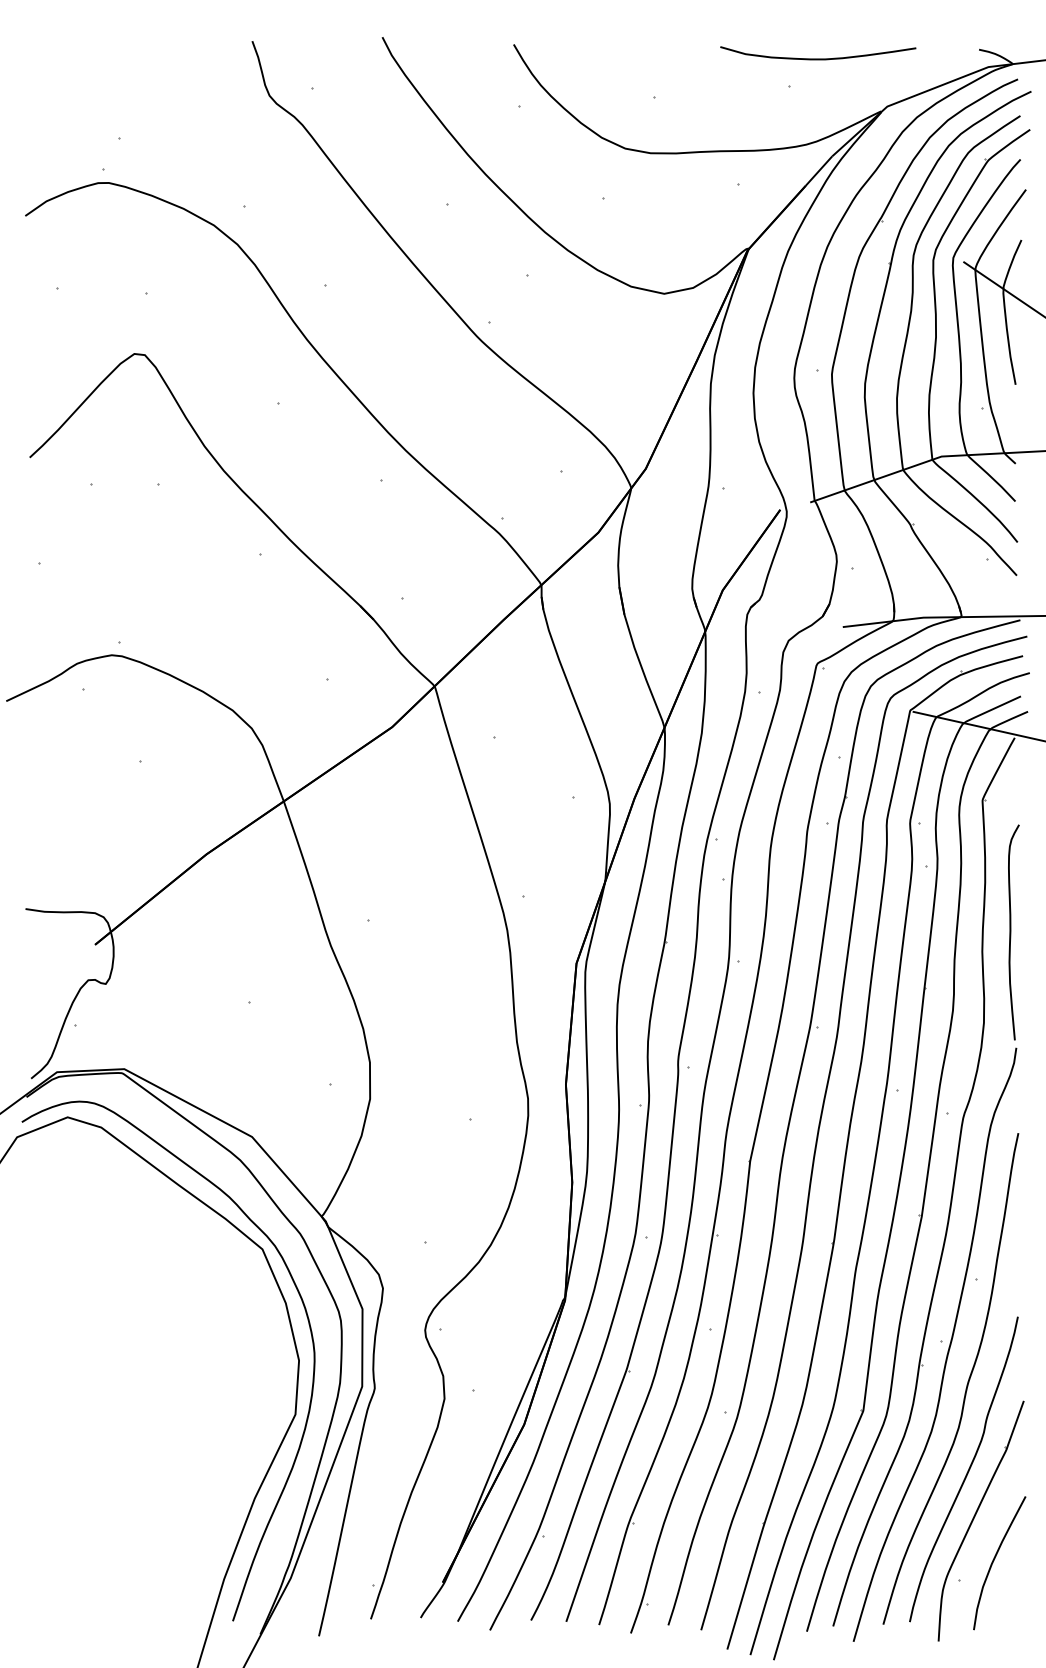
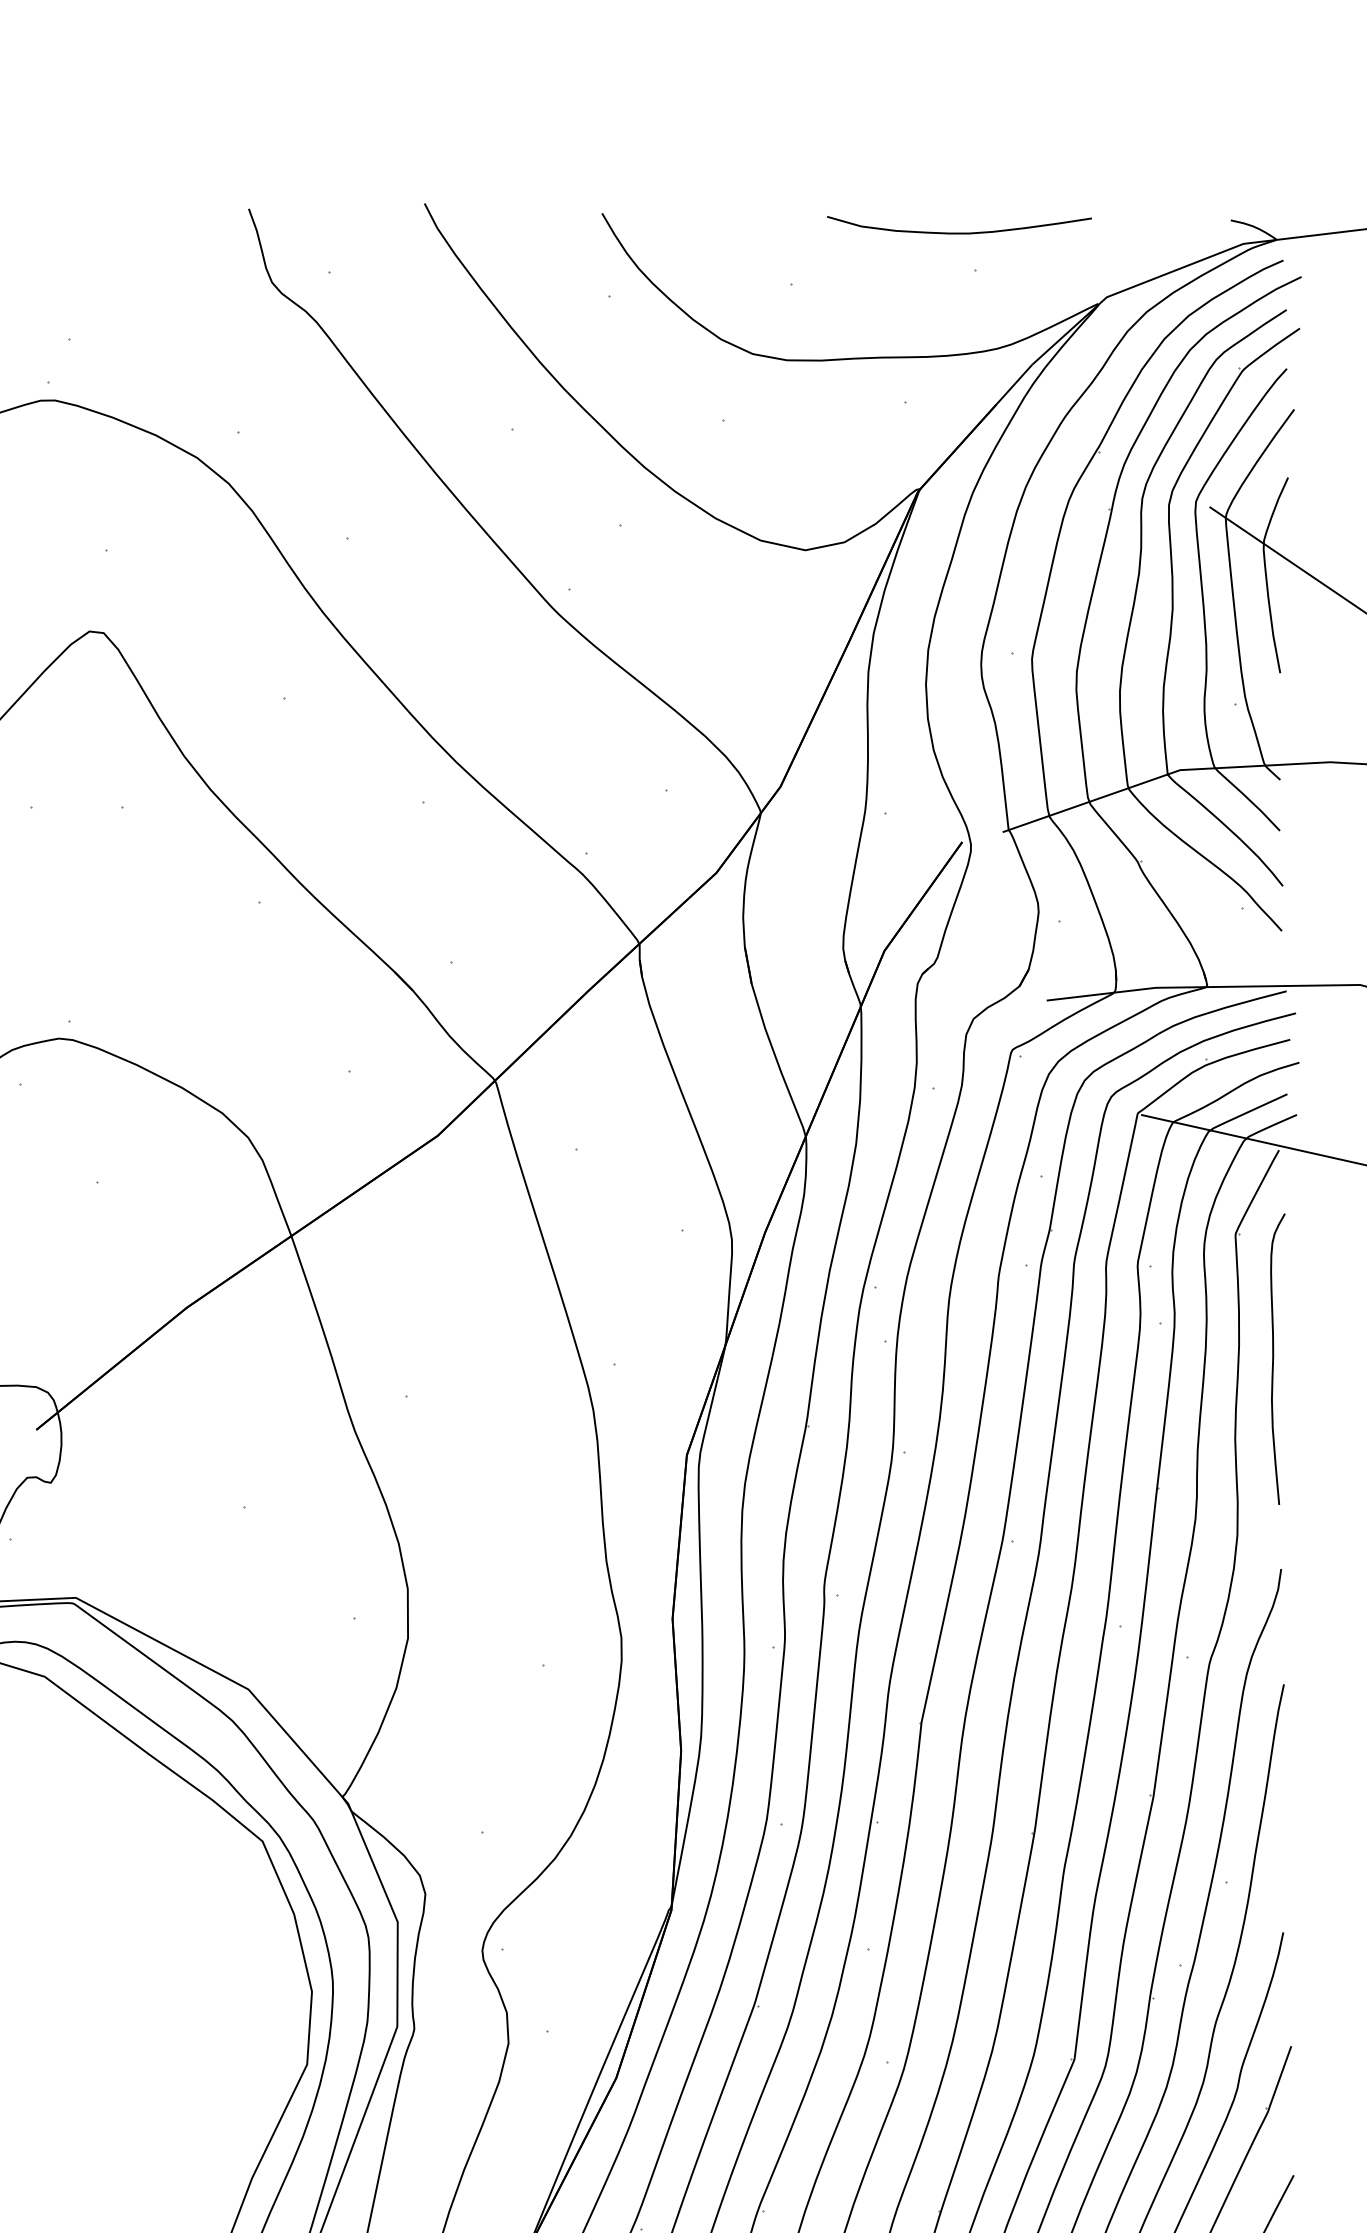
curve: (818, 58) -> (959, 232), moved
curve: (1011, 932) -> (1274, 1359), moved

